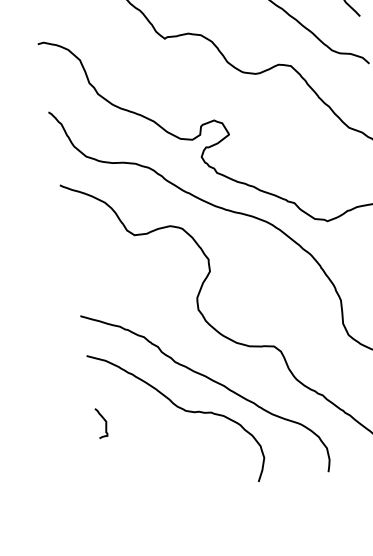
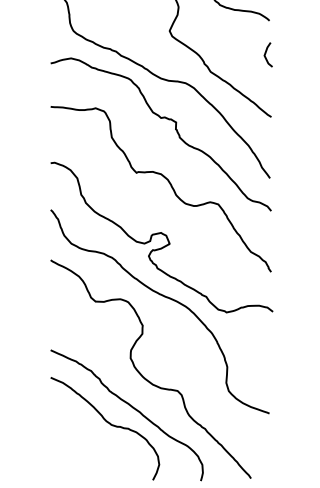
curve: (104, 421) -> (55, 423), removed

